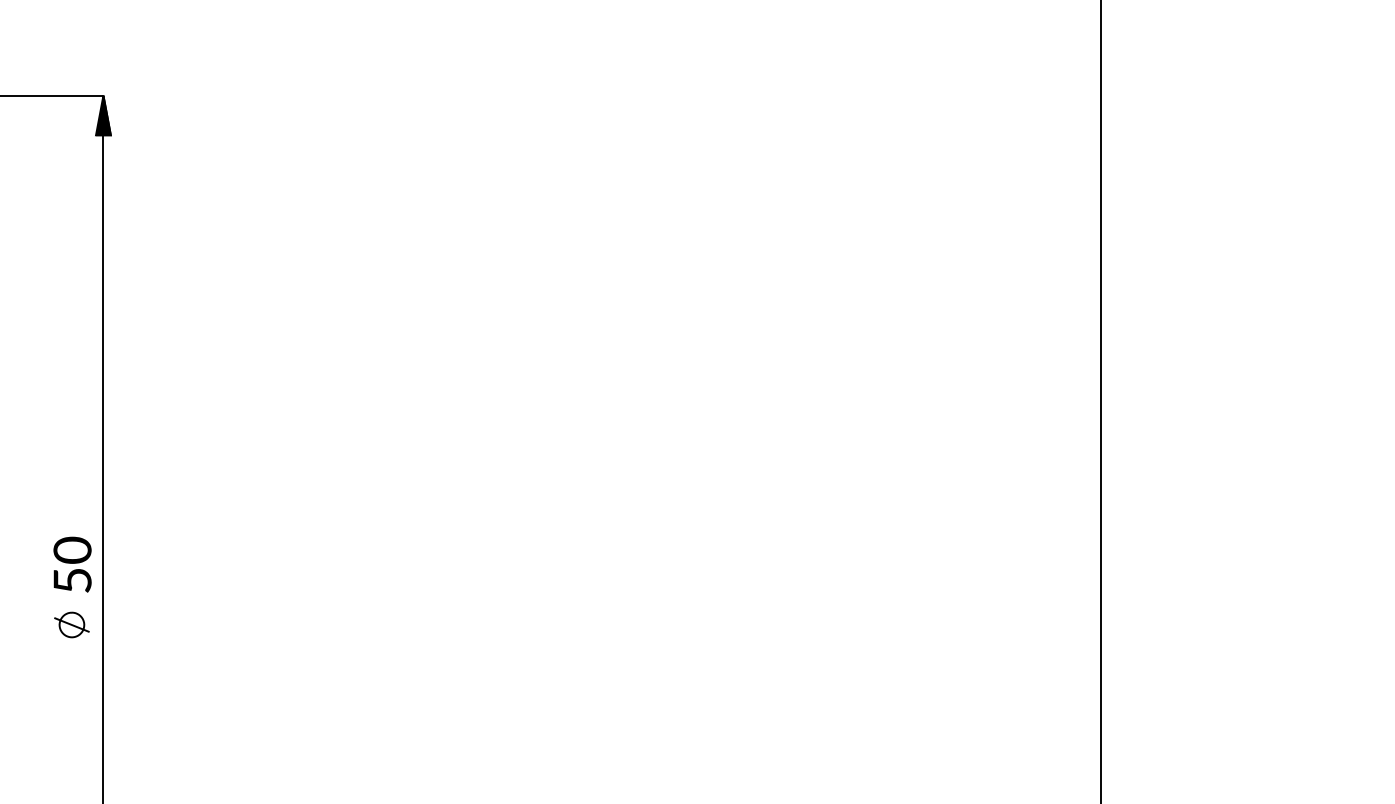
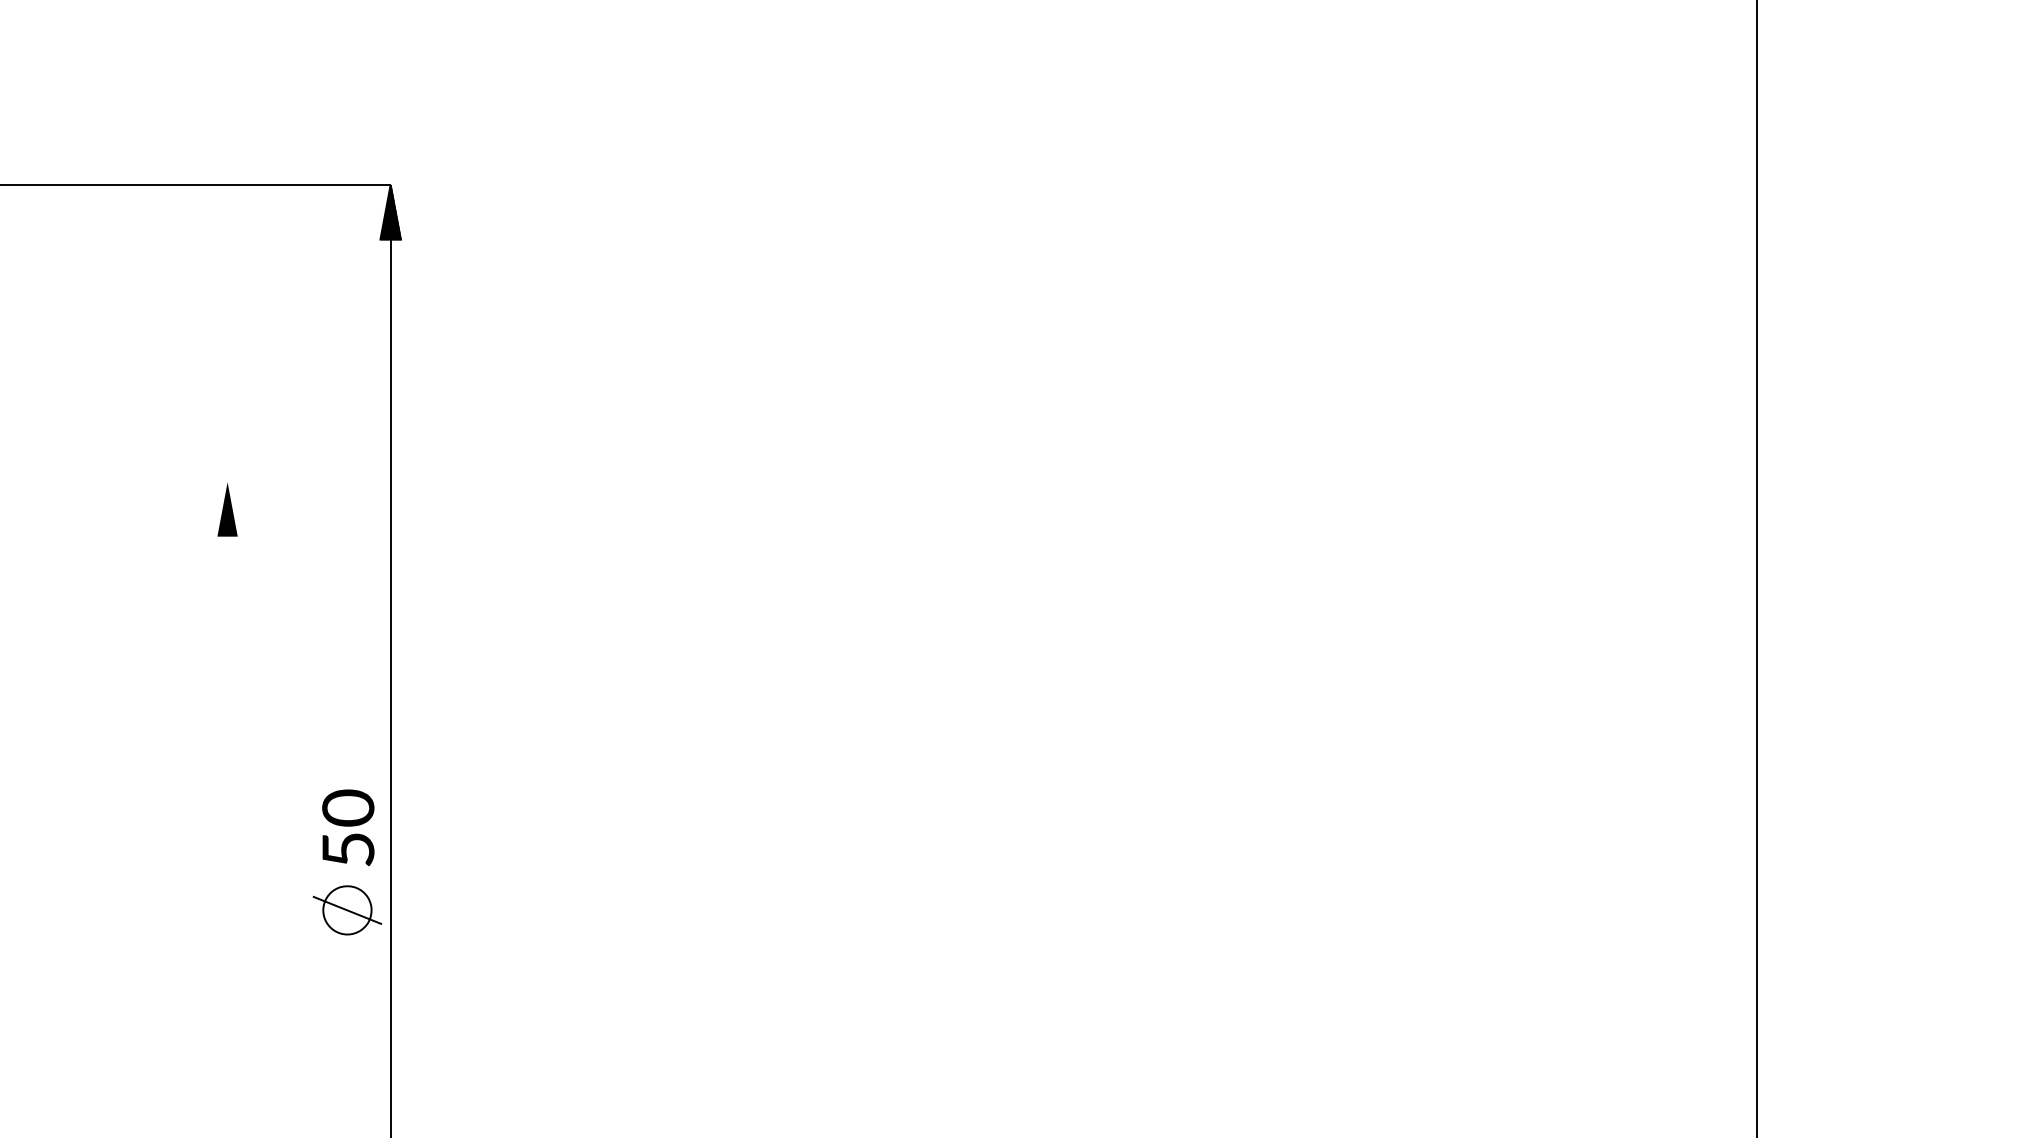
part: (71, 625) -> (347, 910), size x1.43

